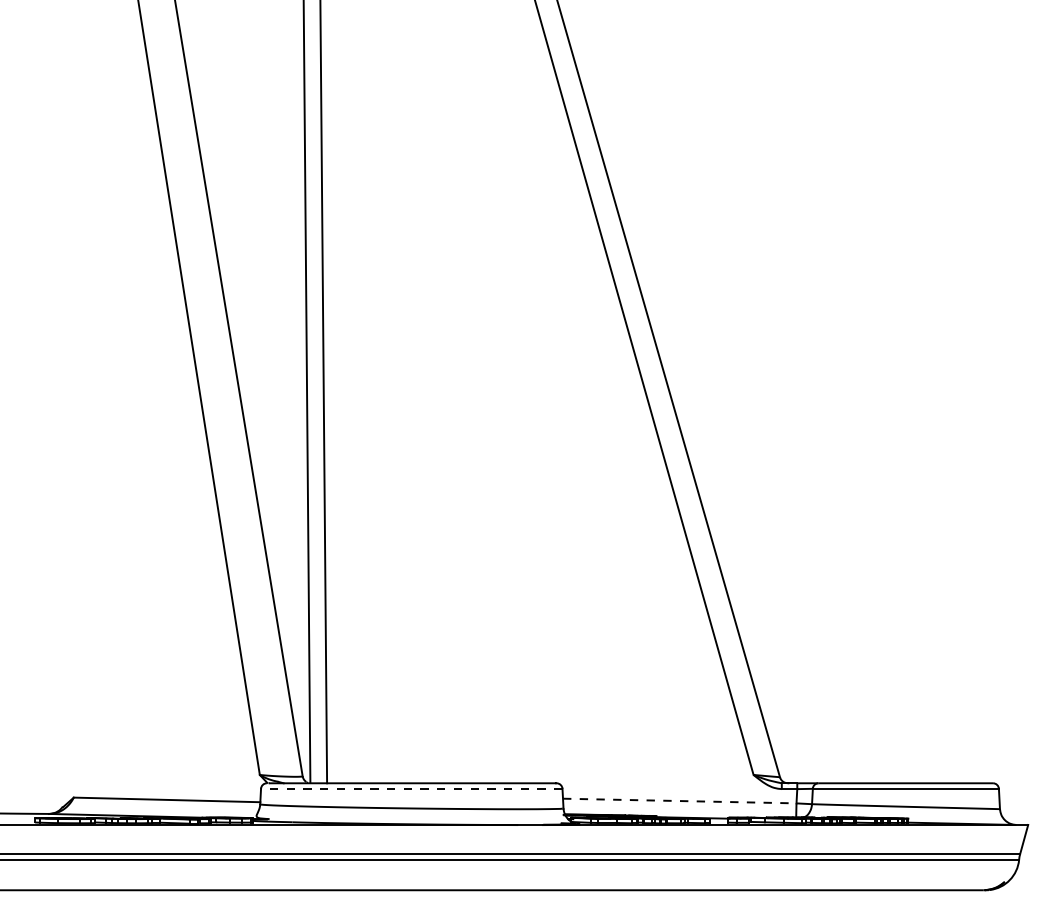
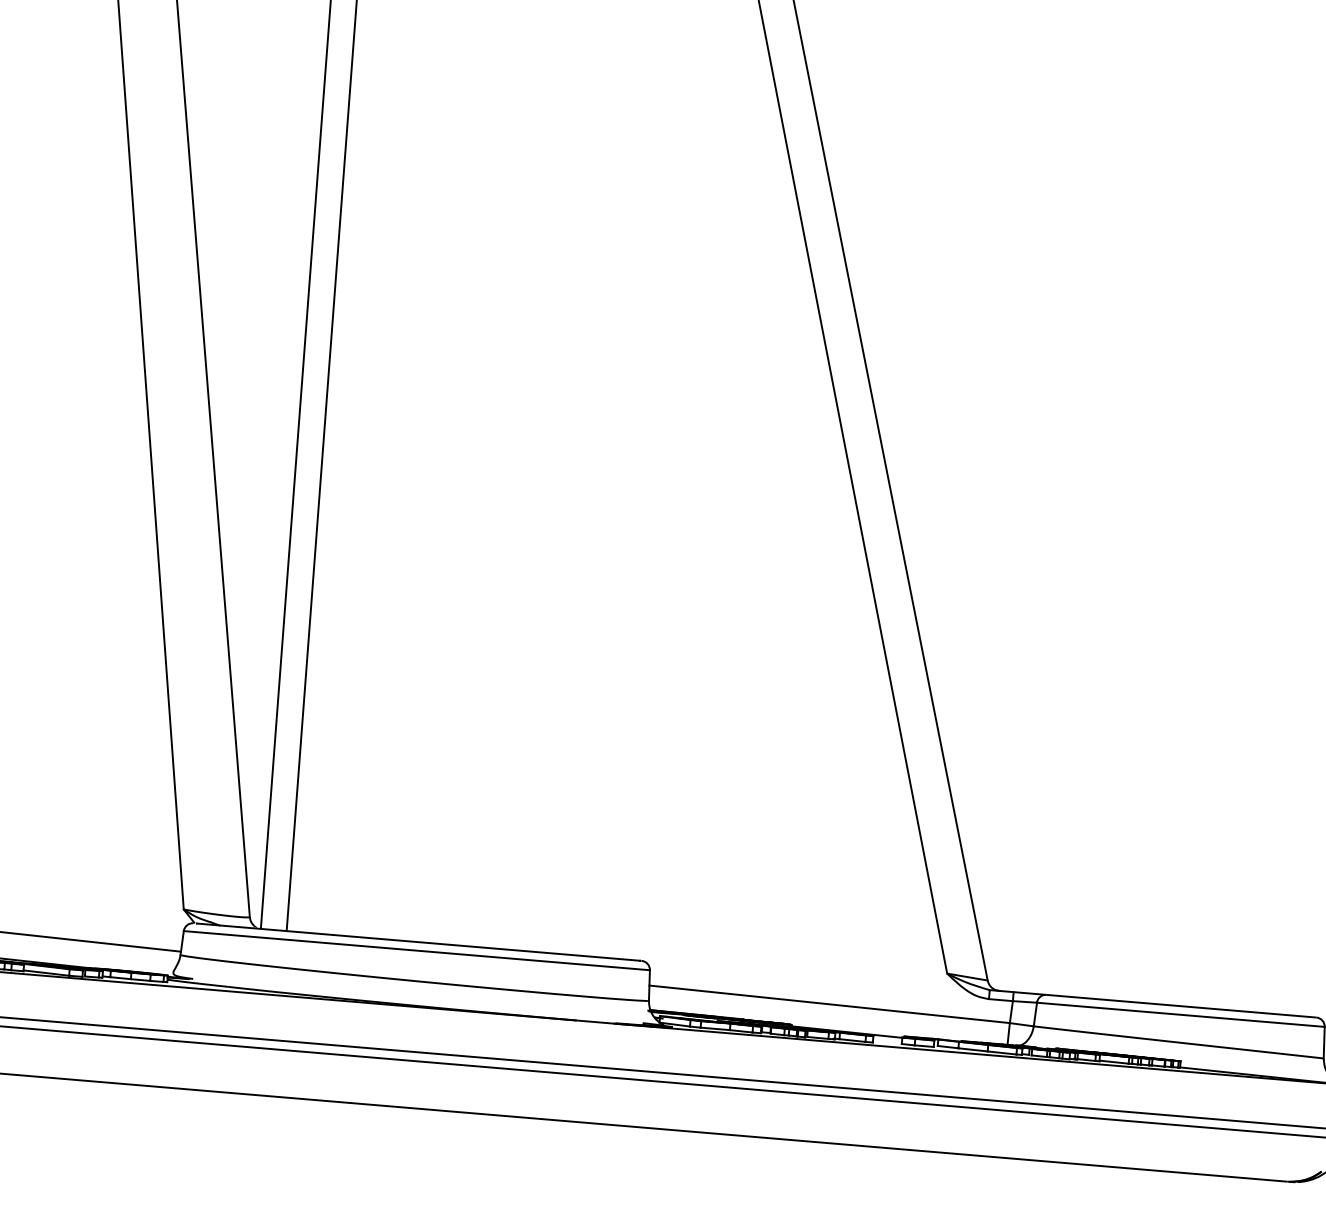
line: (411, 788) -> (416, 950), dashed -> solid
line: (679, 801) -> (829, 1004), dashed -> solid

